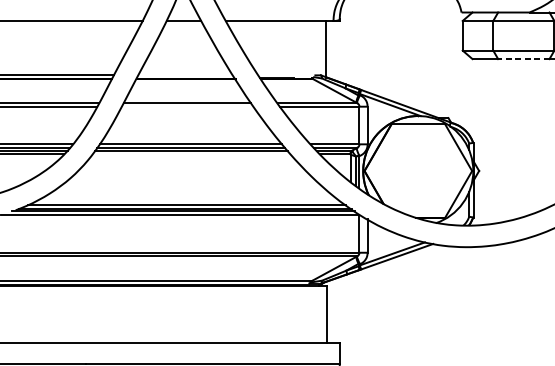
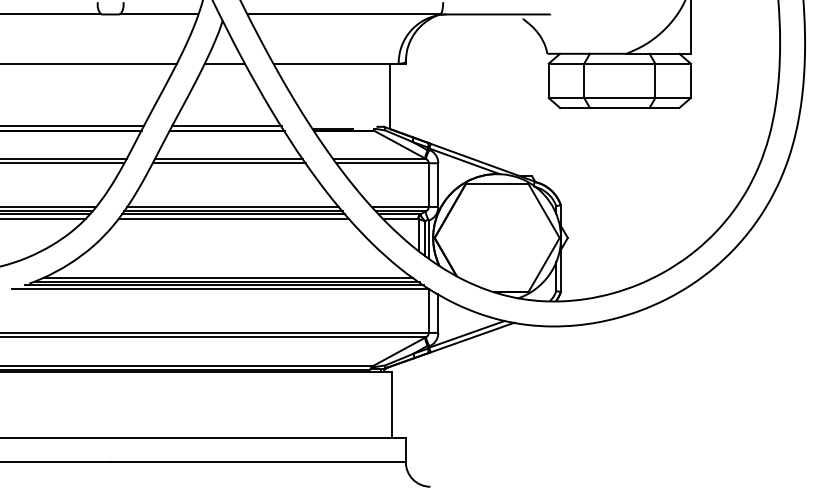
line: (523, 58) -> (619, 107), dashed -> solid
line: (186, 75) -> (227, 126), added
line: (187, 106) -> (228, 163), added
line: (191, 154) -> (233, 218), added

